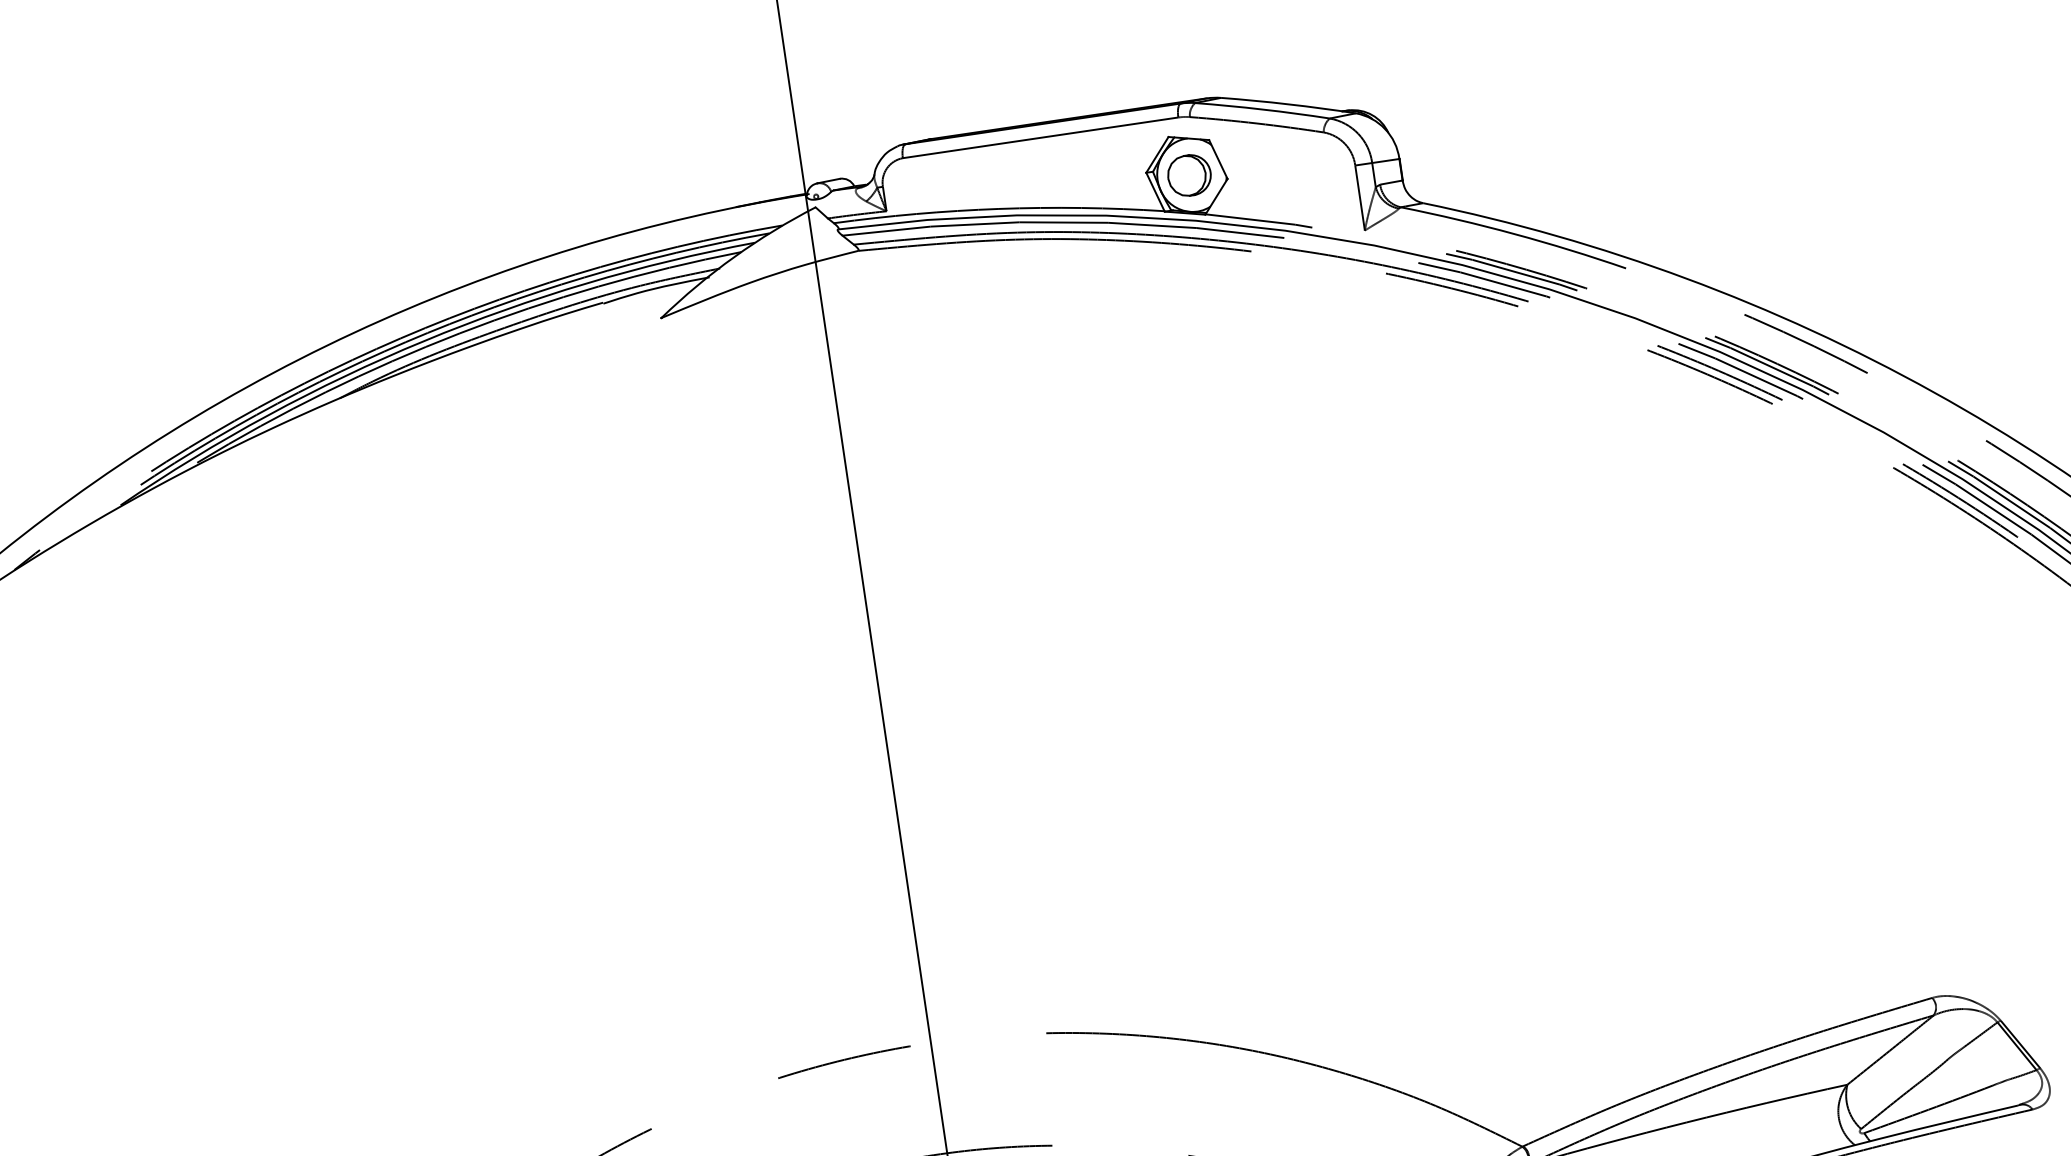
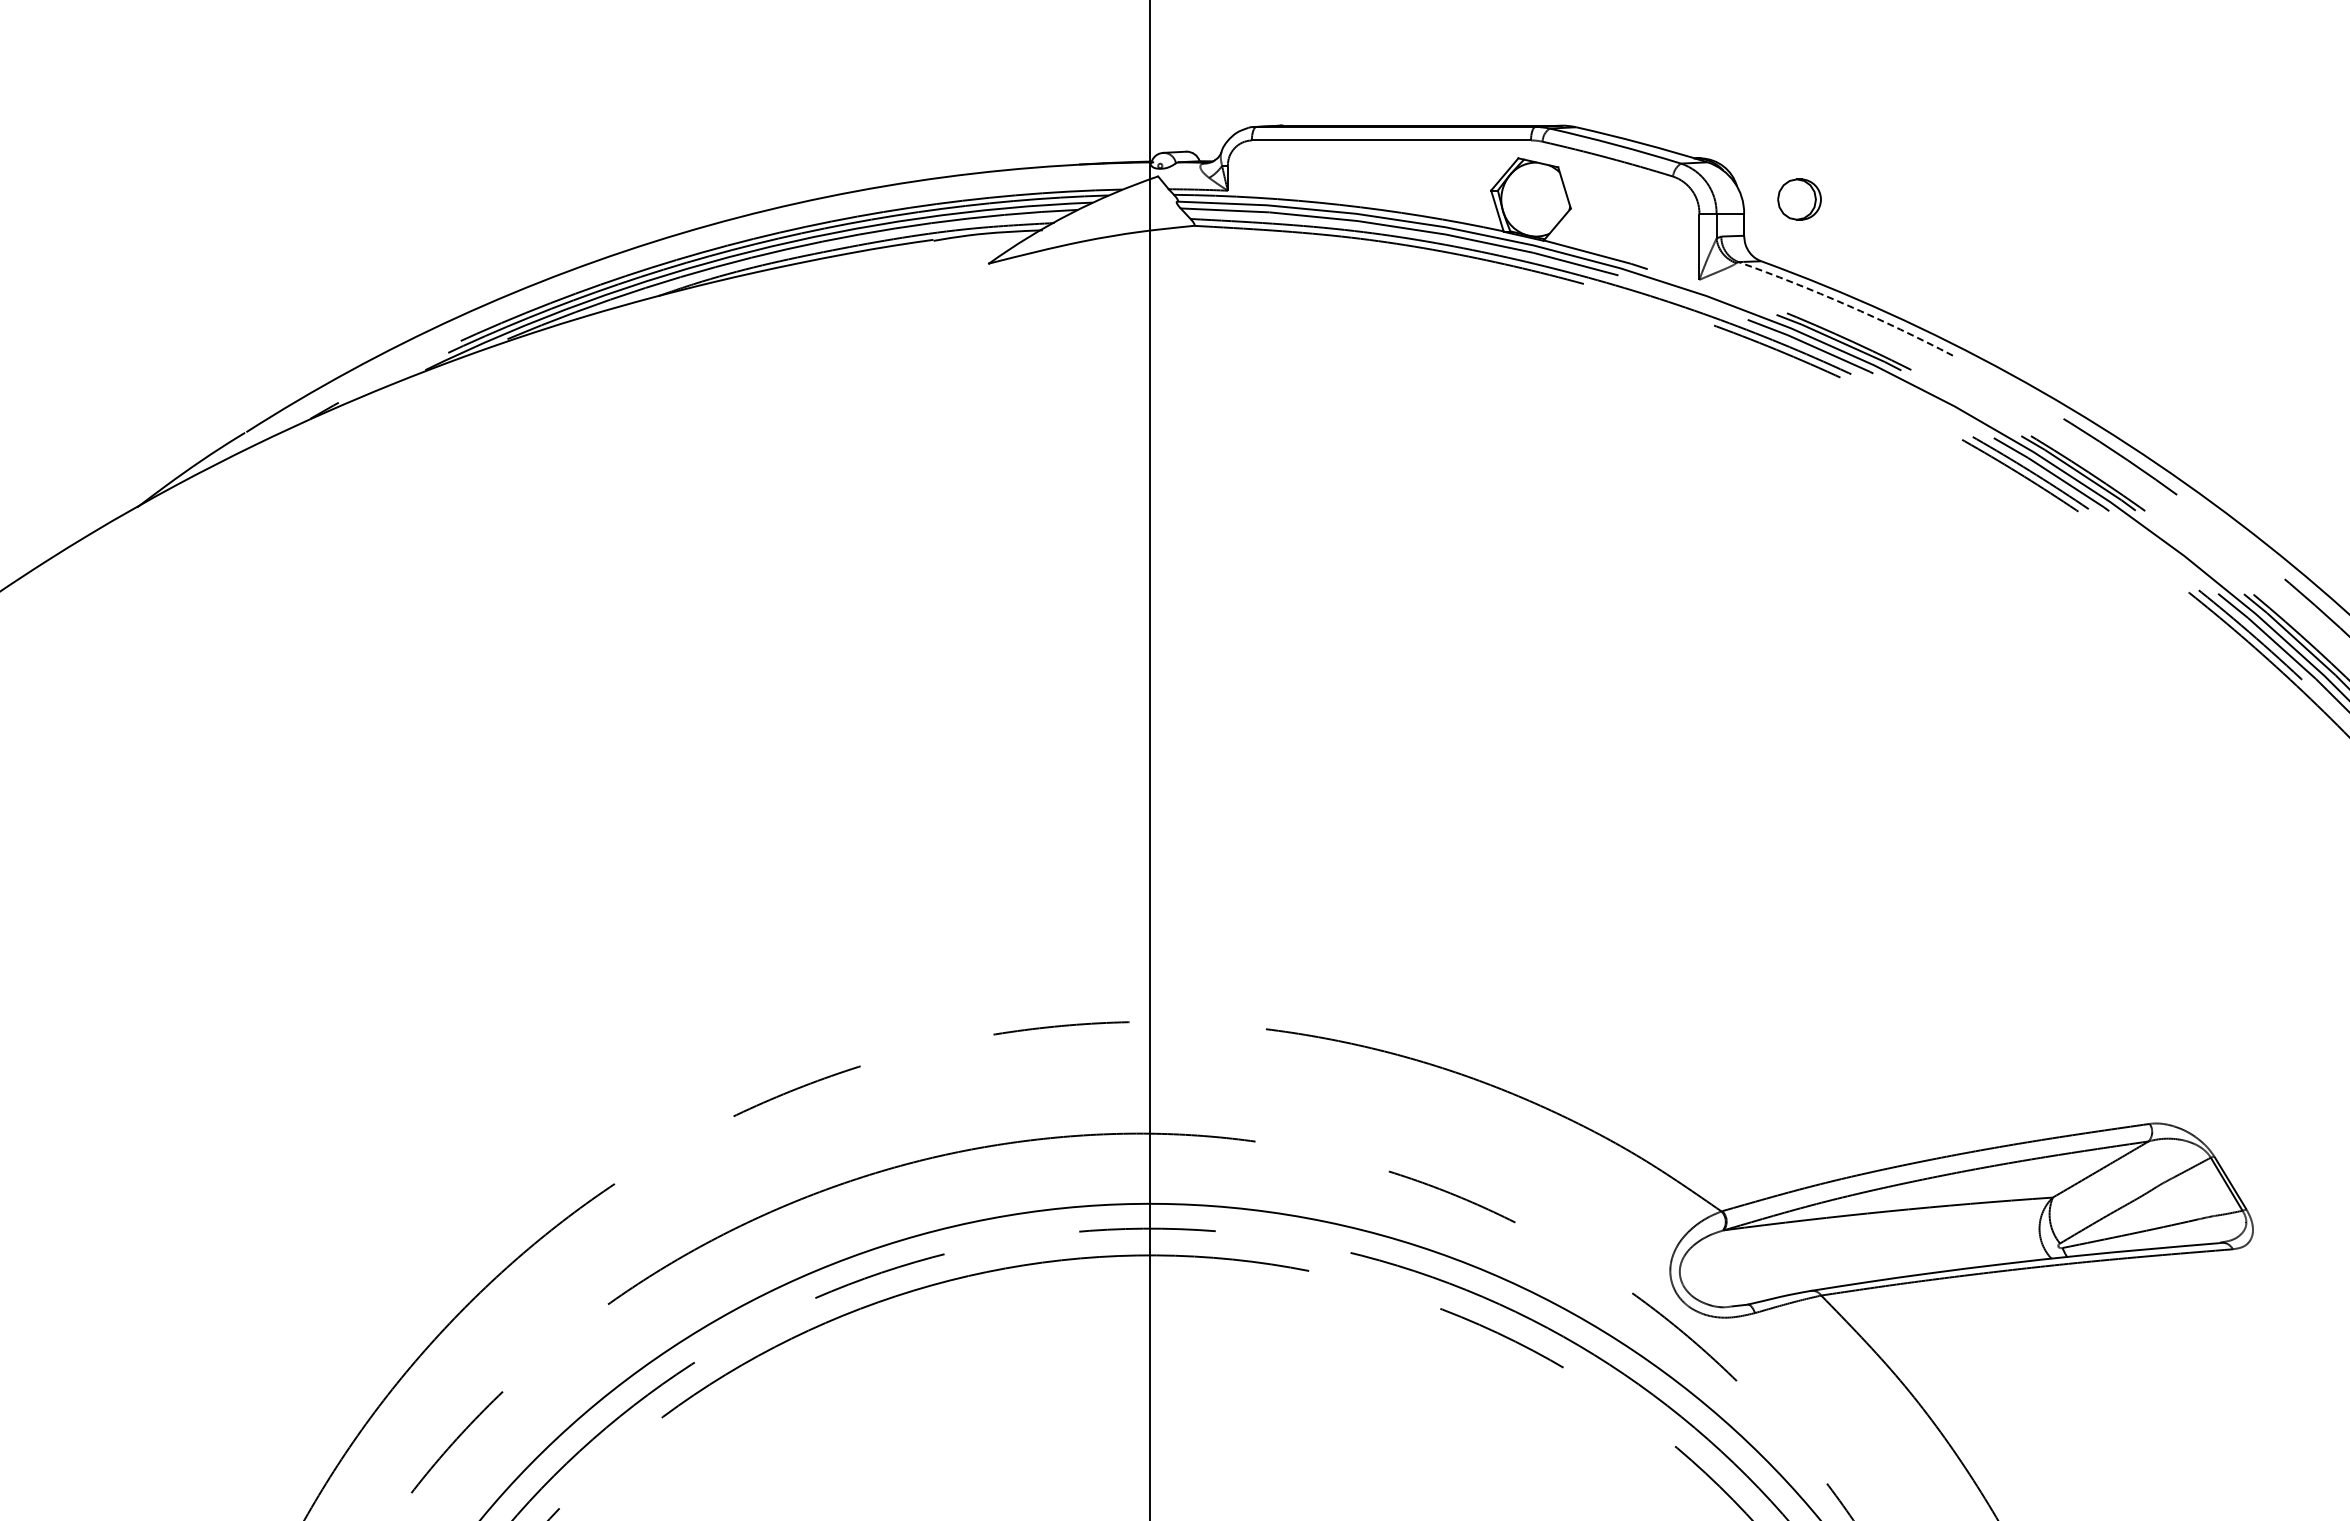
part: (1189, 175) -> (1799, 199), moved
arc: (1514, 234) -> (1847, 305), solid -> dashed

